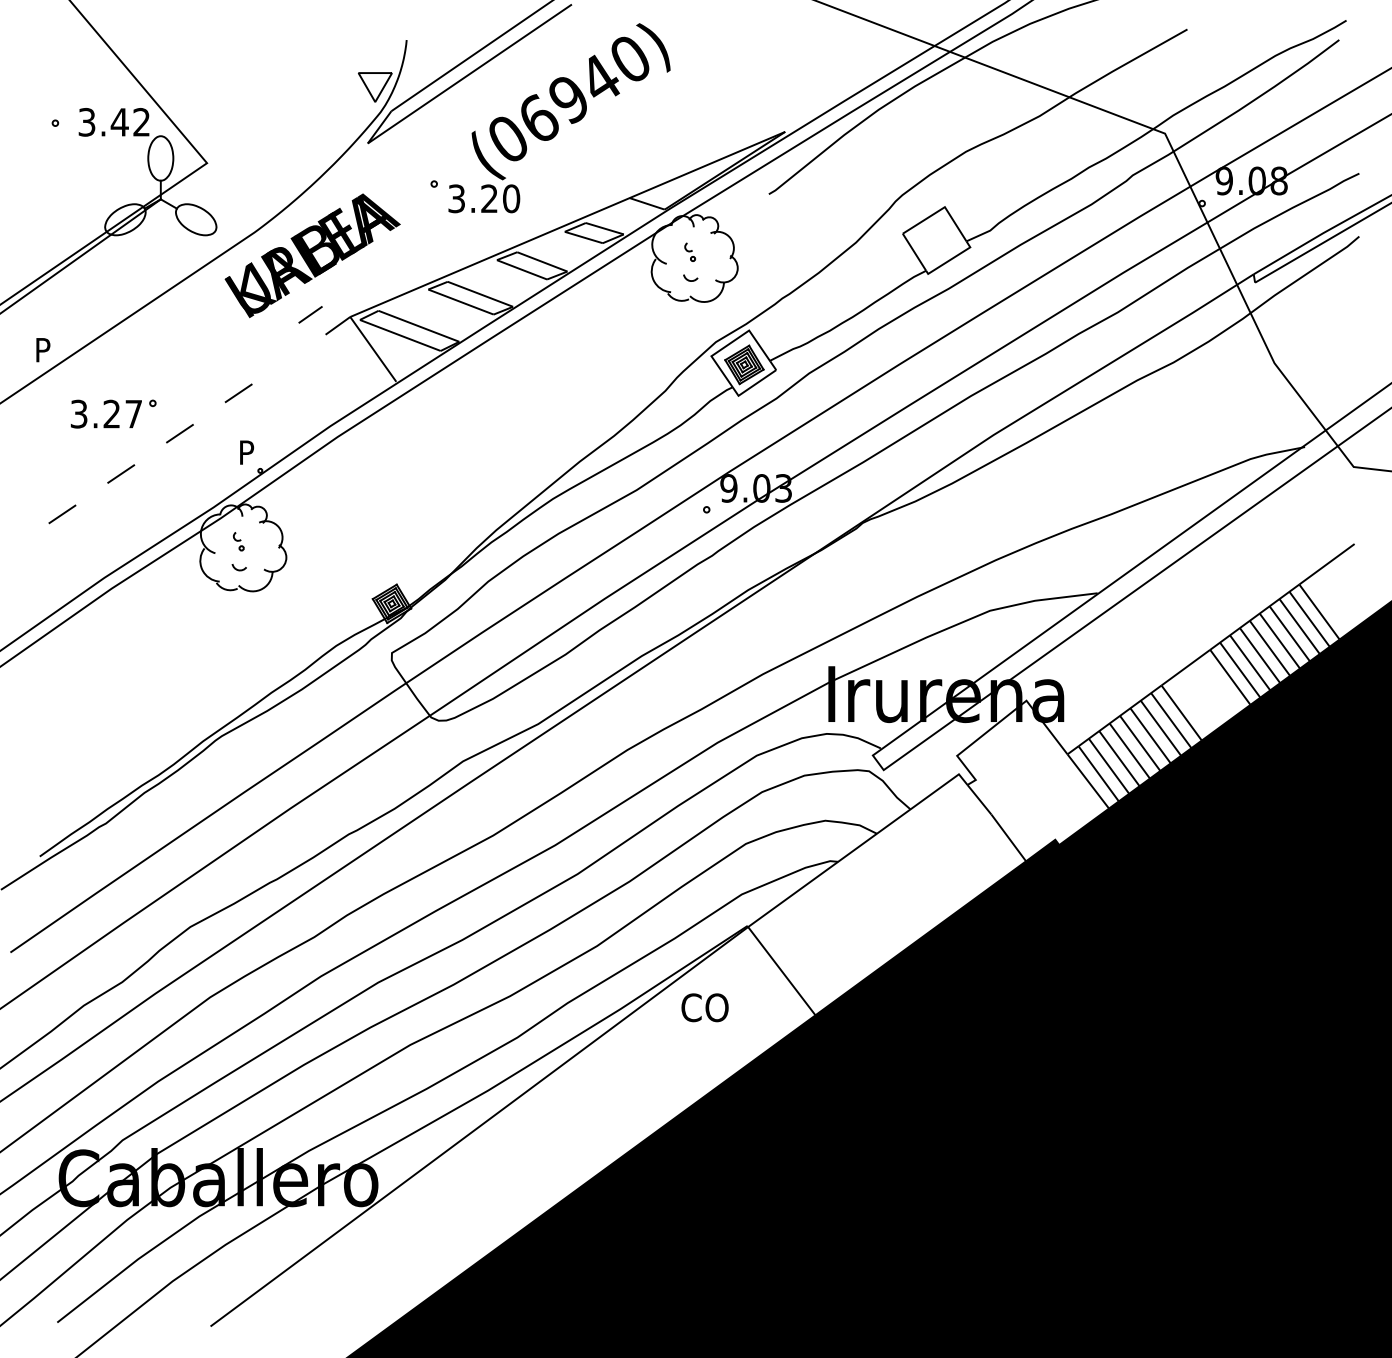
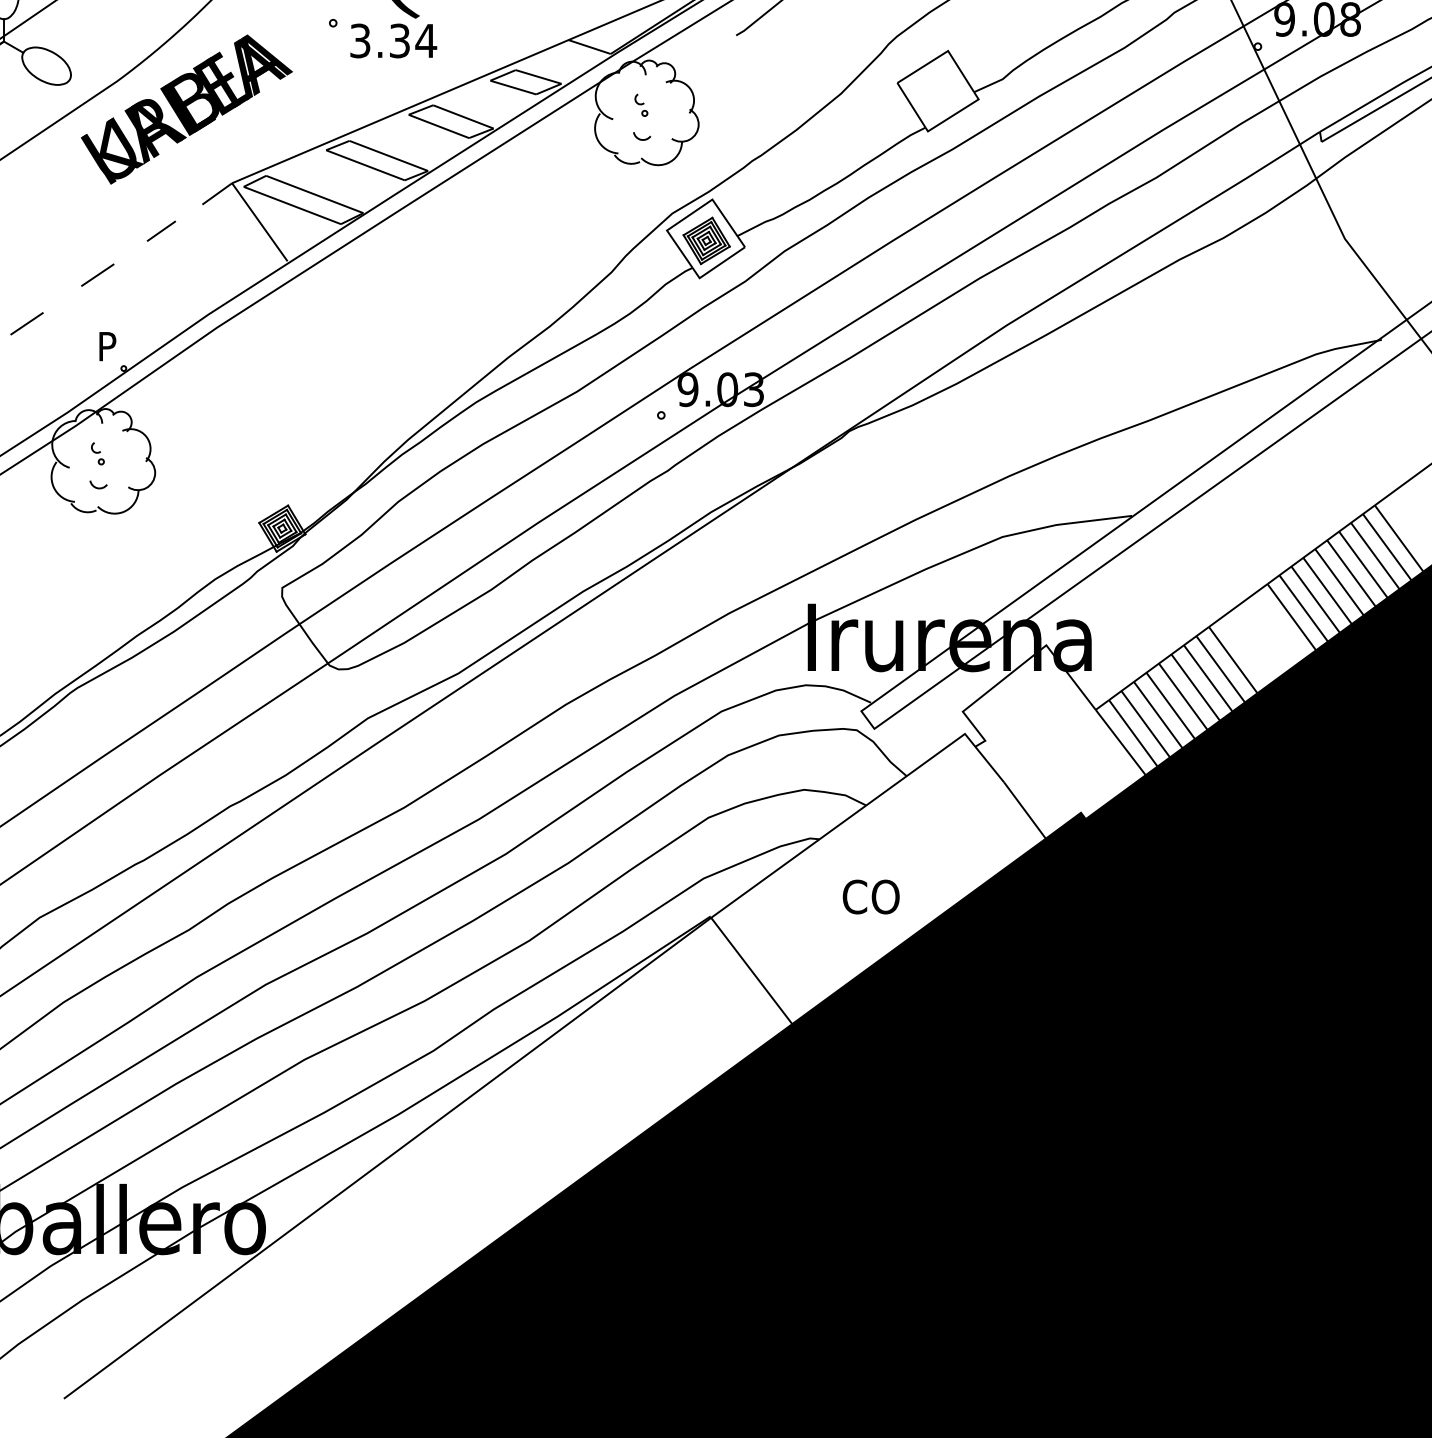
text: (500, 198) -> (413, 40), 3.20 -> 3.34
line: (310, 314) -> (161, 230), moved
text: (704, 1007) -> (870, 896), moved

